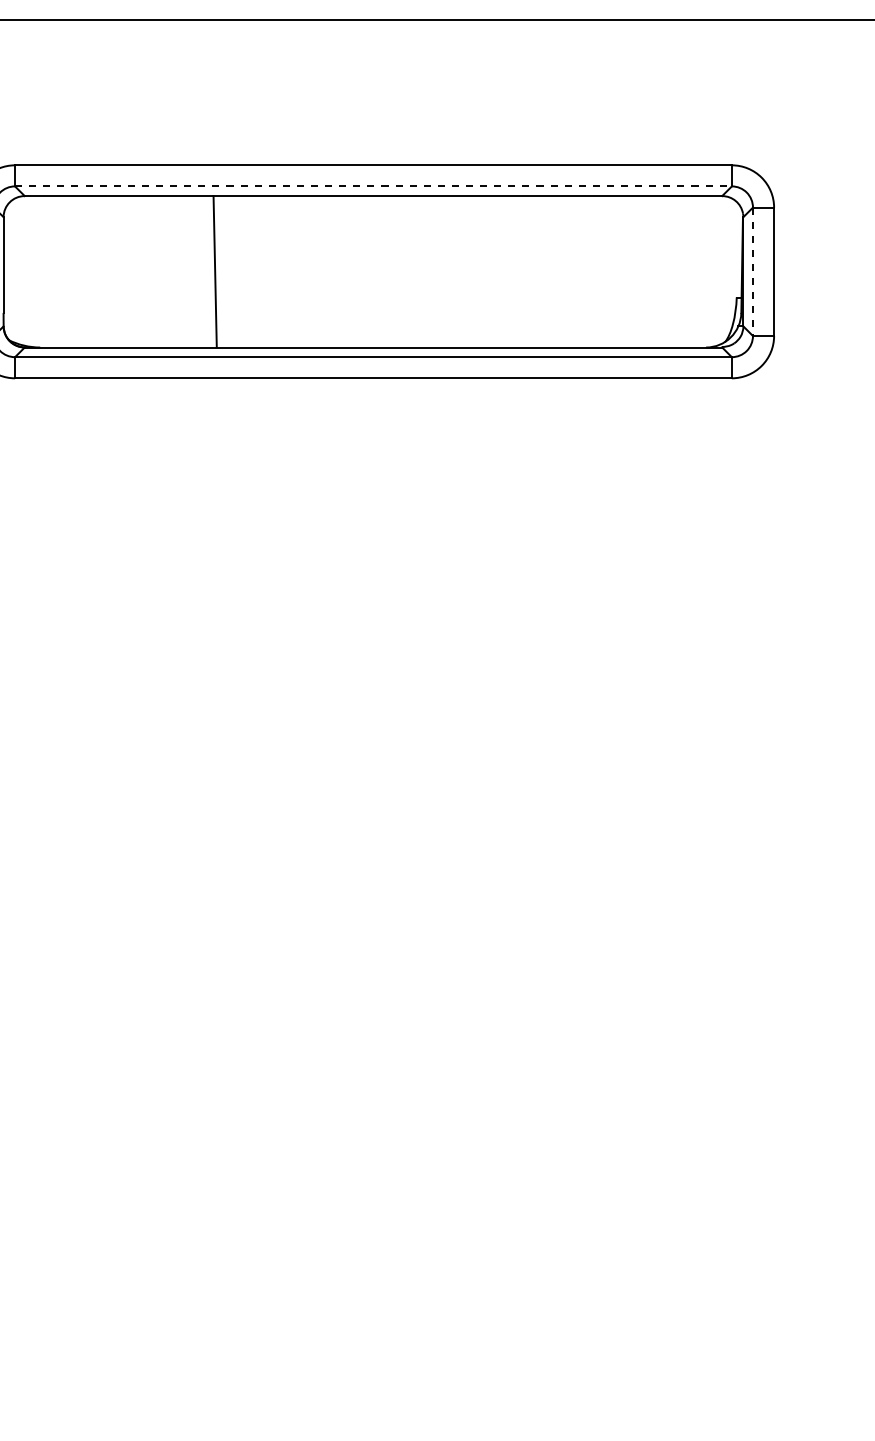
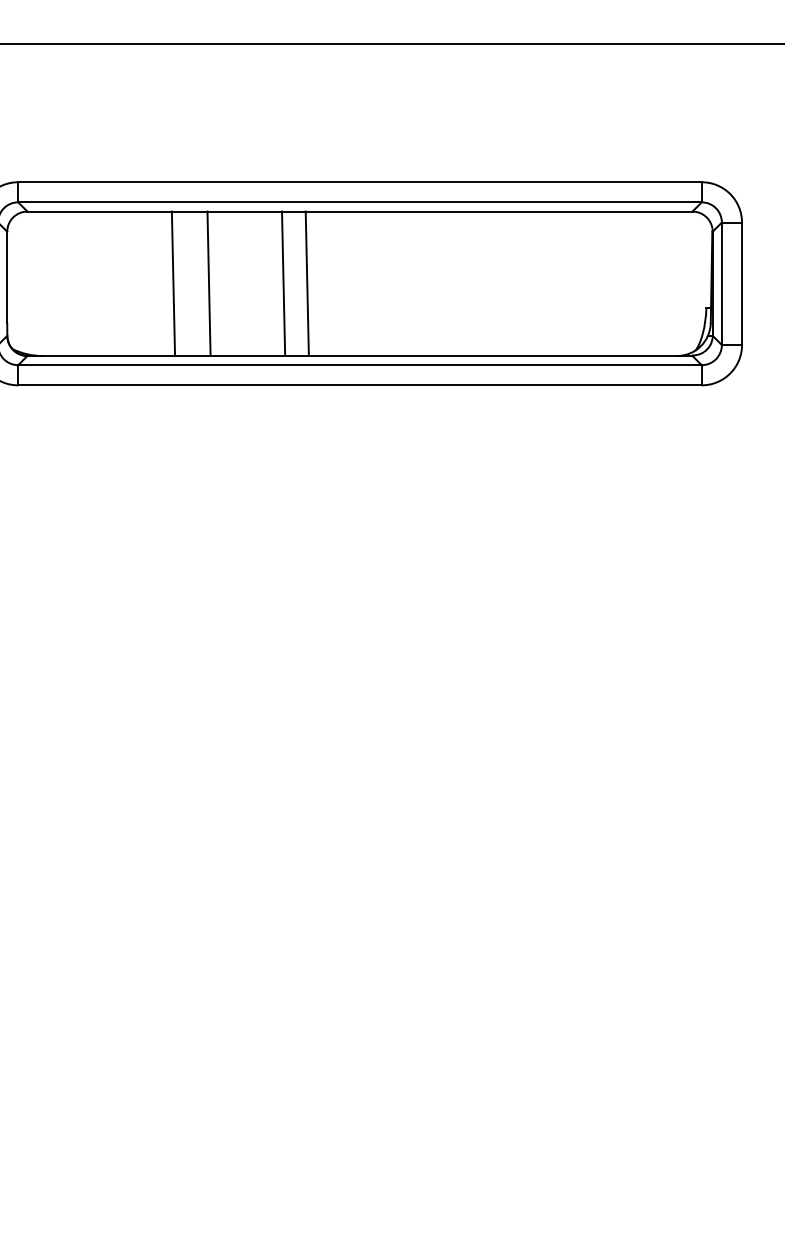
line: (373, 186) -> (360, 202), dashed -> solid
line: (177, 271) -> (173, 283), added
line: (293, 271) -> (283, 283), added
line: (317, 271) -> (306, 283), added
line: (752, 272) -> (721, 284), dashed -> solid

